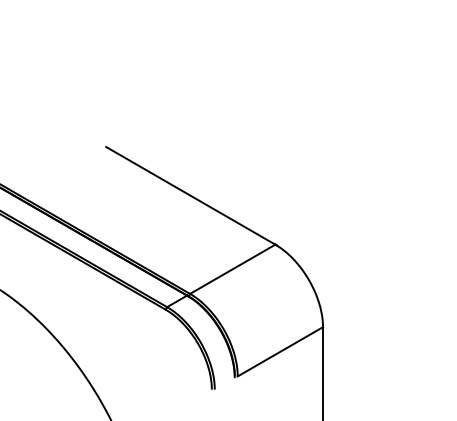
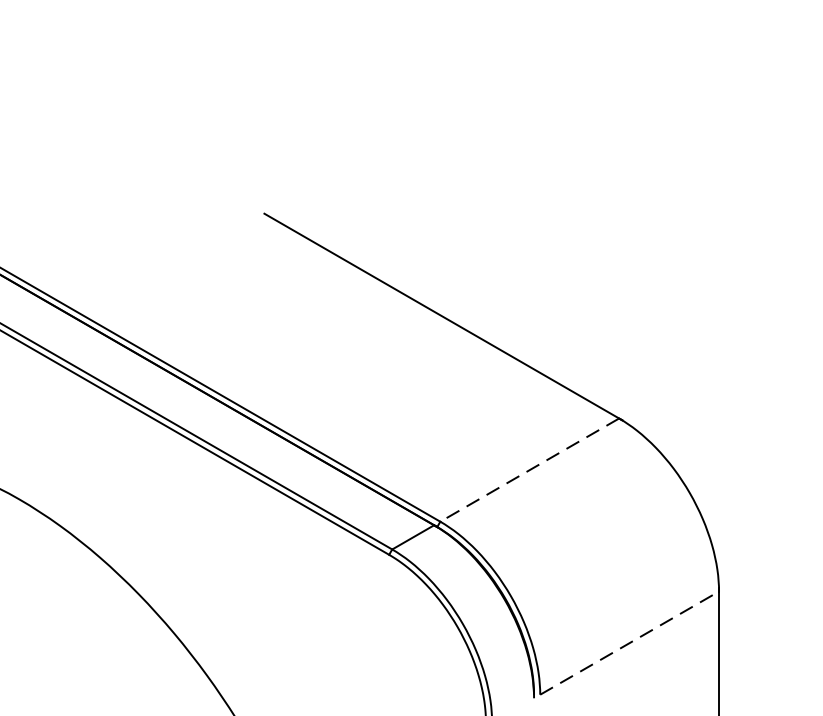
line: (232, 269) -> (529, 470), solid -> dashed
line: (280, 351) -> (629, 642), solid -> dashed

